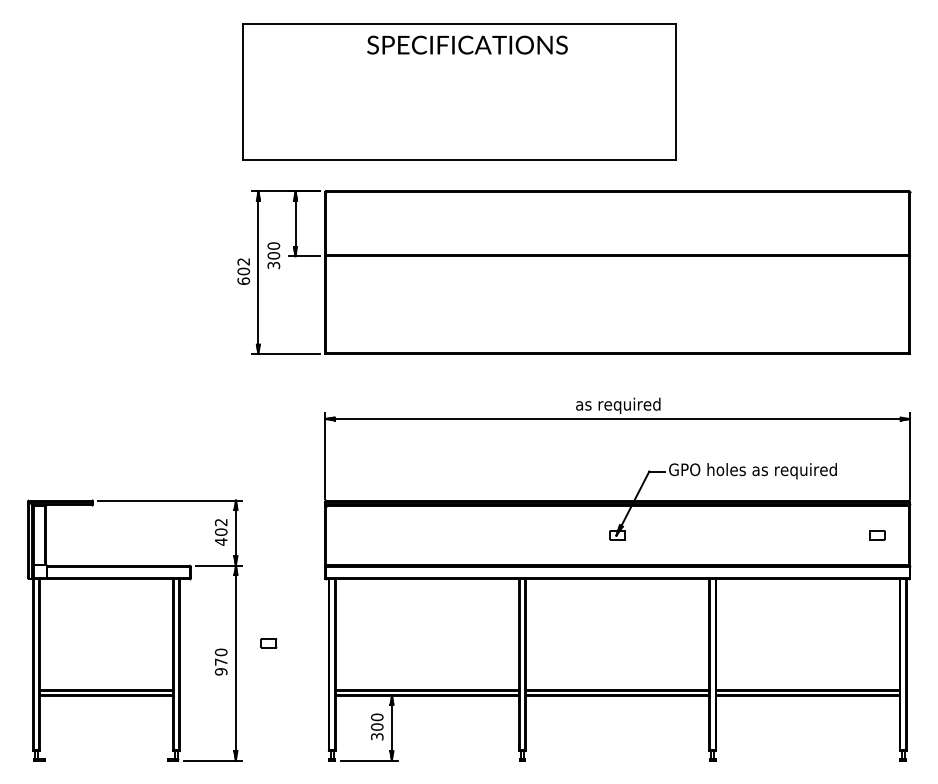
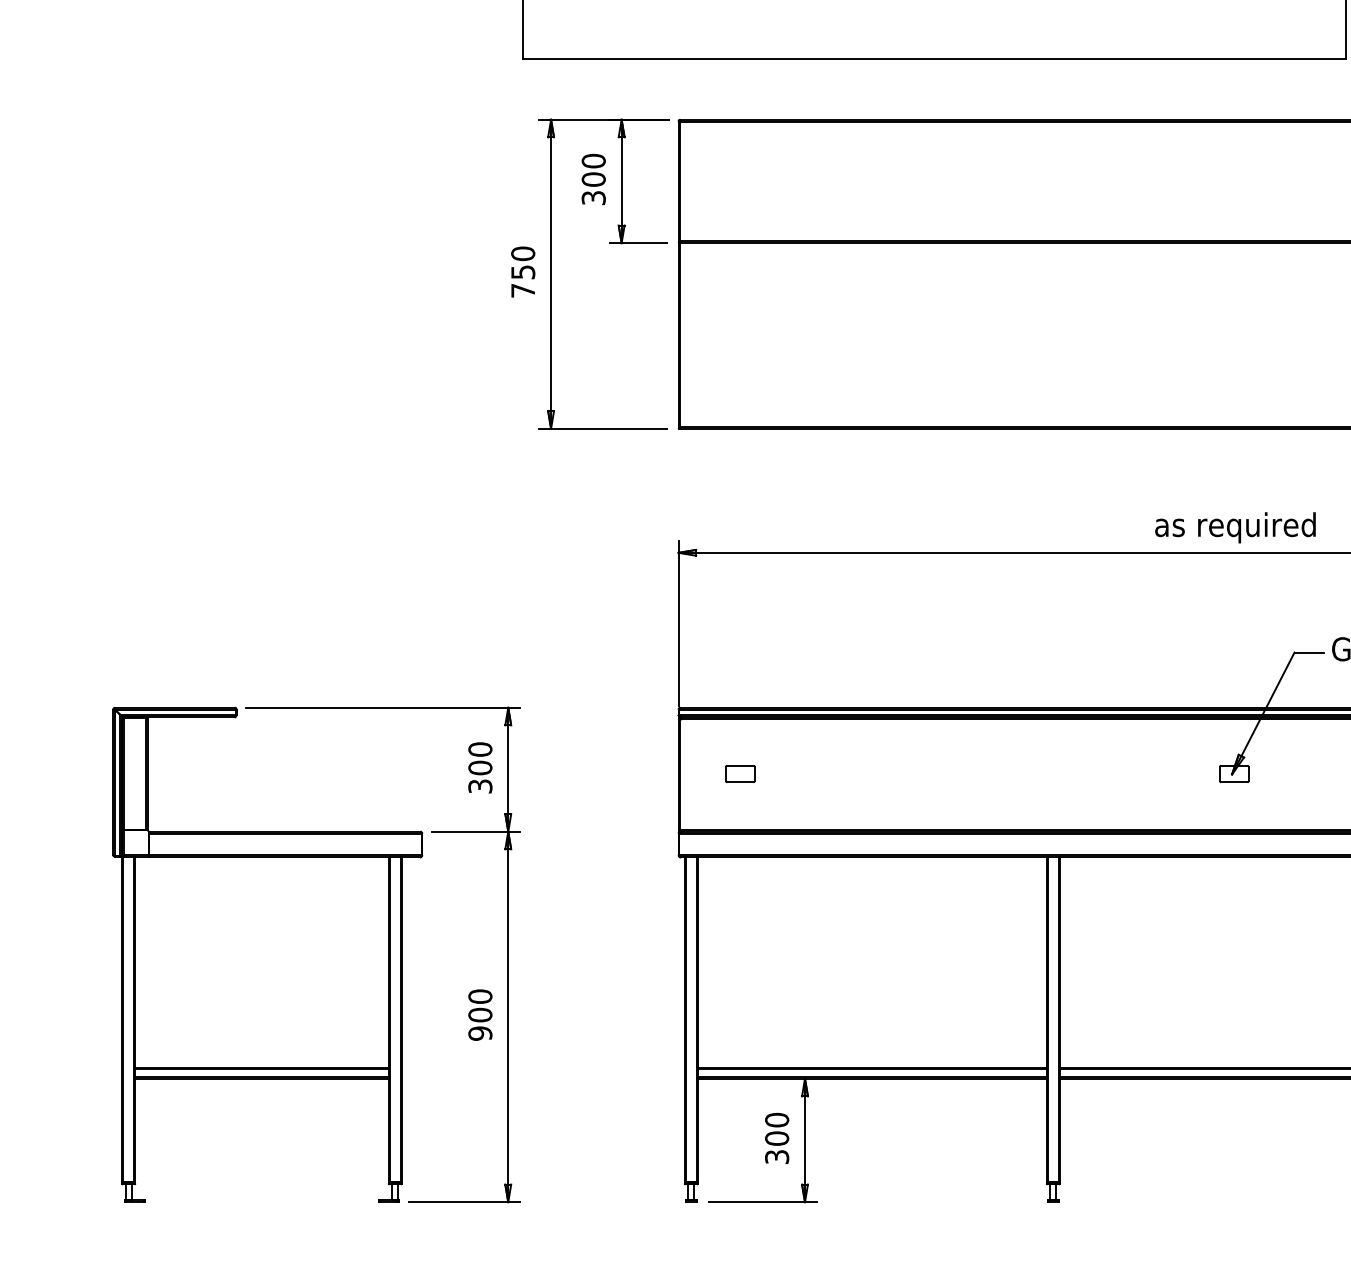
text: (273, 255) -> (593, 179), moved
text: (243, 271) -> (522, 272), 602 -> 750
text: (220, 531) -> (478, 766), 402 -> 300
part: (268, 643) -> (739, 774), moved
text: (220, 661) -> (478, 1013), 970 -> 900

